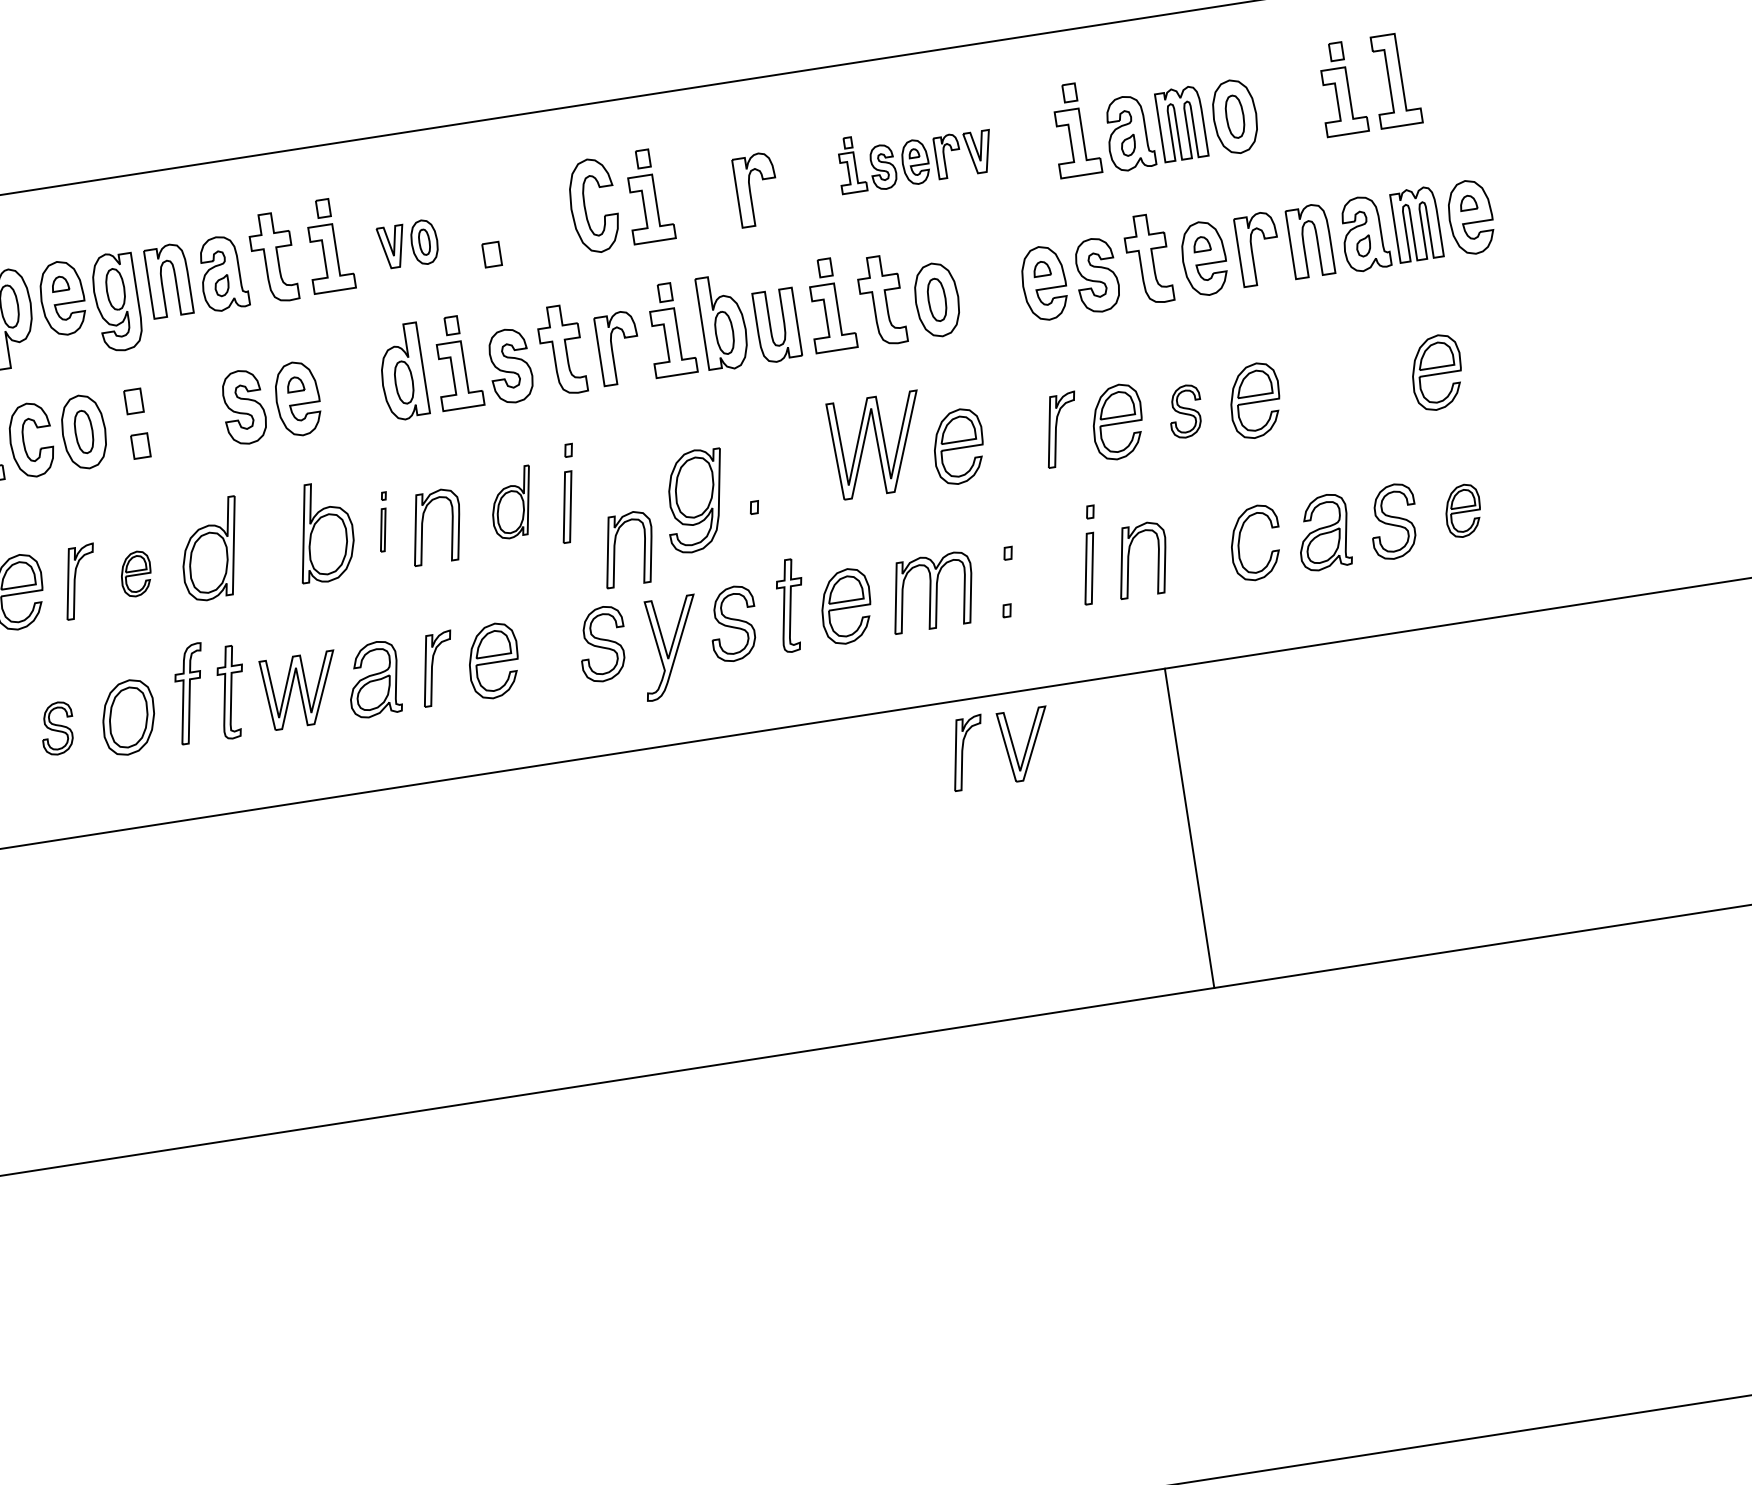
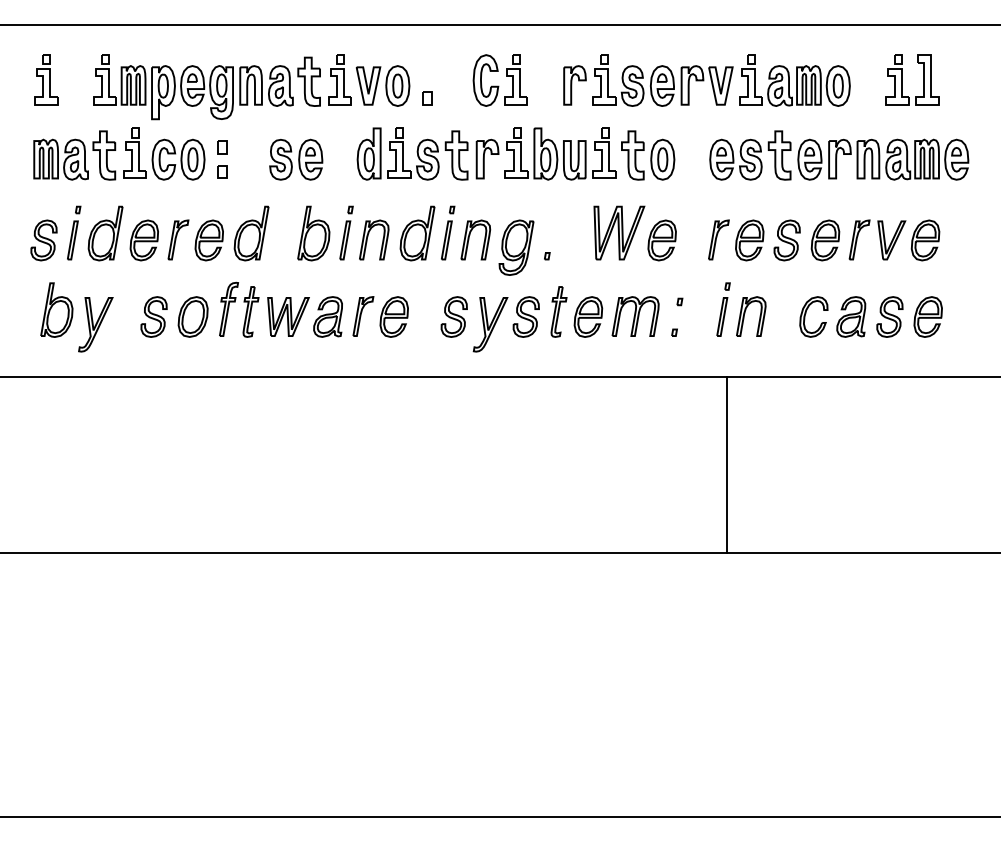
part: (914, 156) -> (662, 80), size x1.67
part: (407, 243) -> (382, 85), size x1.67
part: (1184, 411) -> (786, 240), size x1.43
part: (512, 502) -> (417, 233), size x1.43
part: (1461, 510) -> (927, 316), size x1.43
part: (383, 520) -> (346, 232), size x1.67
part: (627, 548) -> (475, 239), moved
part: (134, 574) -> (208, 240), size x1.67
part: (56, 727) -> (153, 316), size x1.43
part: (1000, 747) -> (877, 239), moved
line: (1189, 827) -> (726, 464), moved

